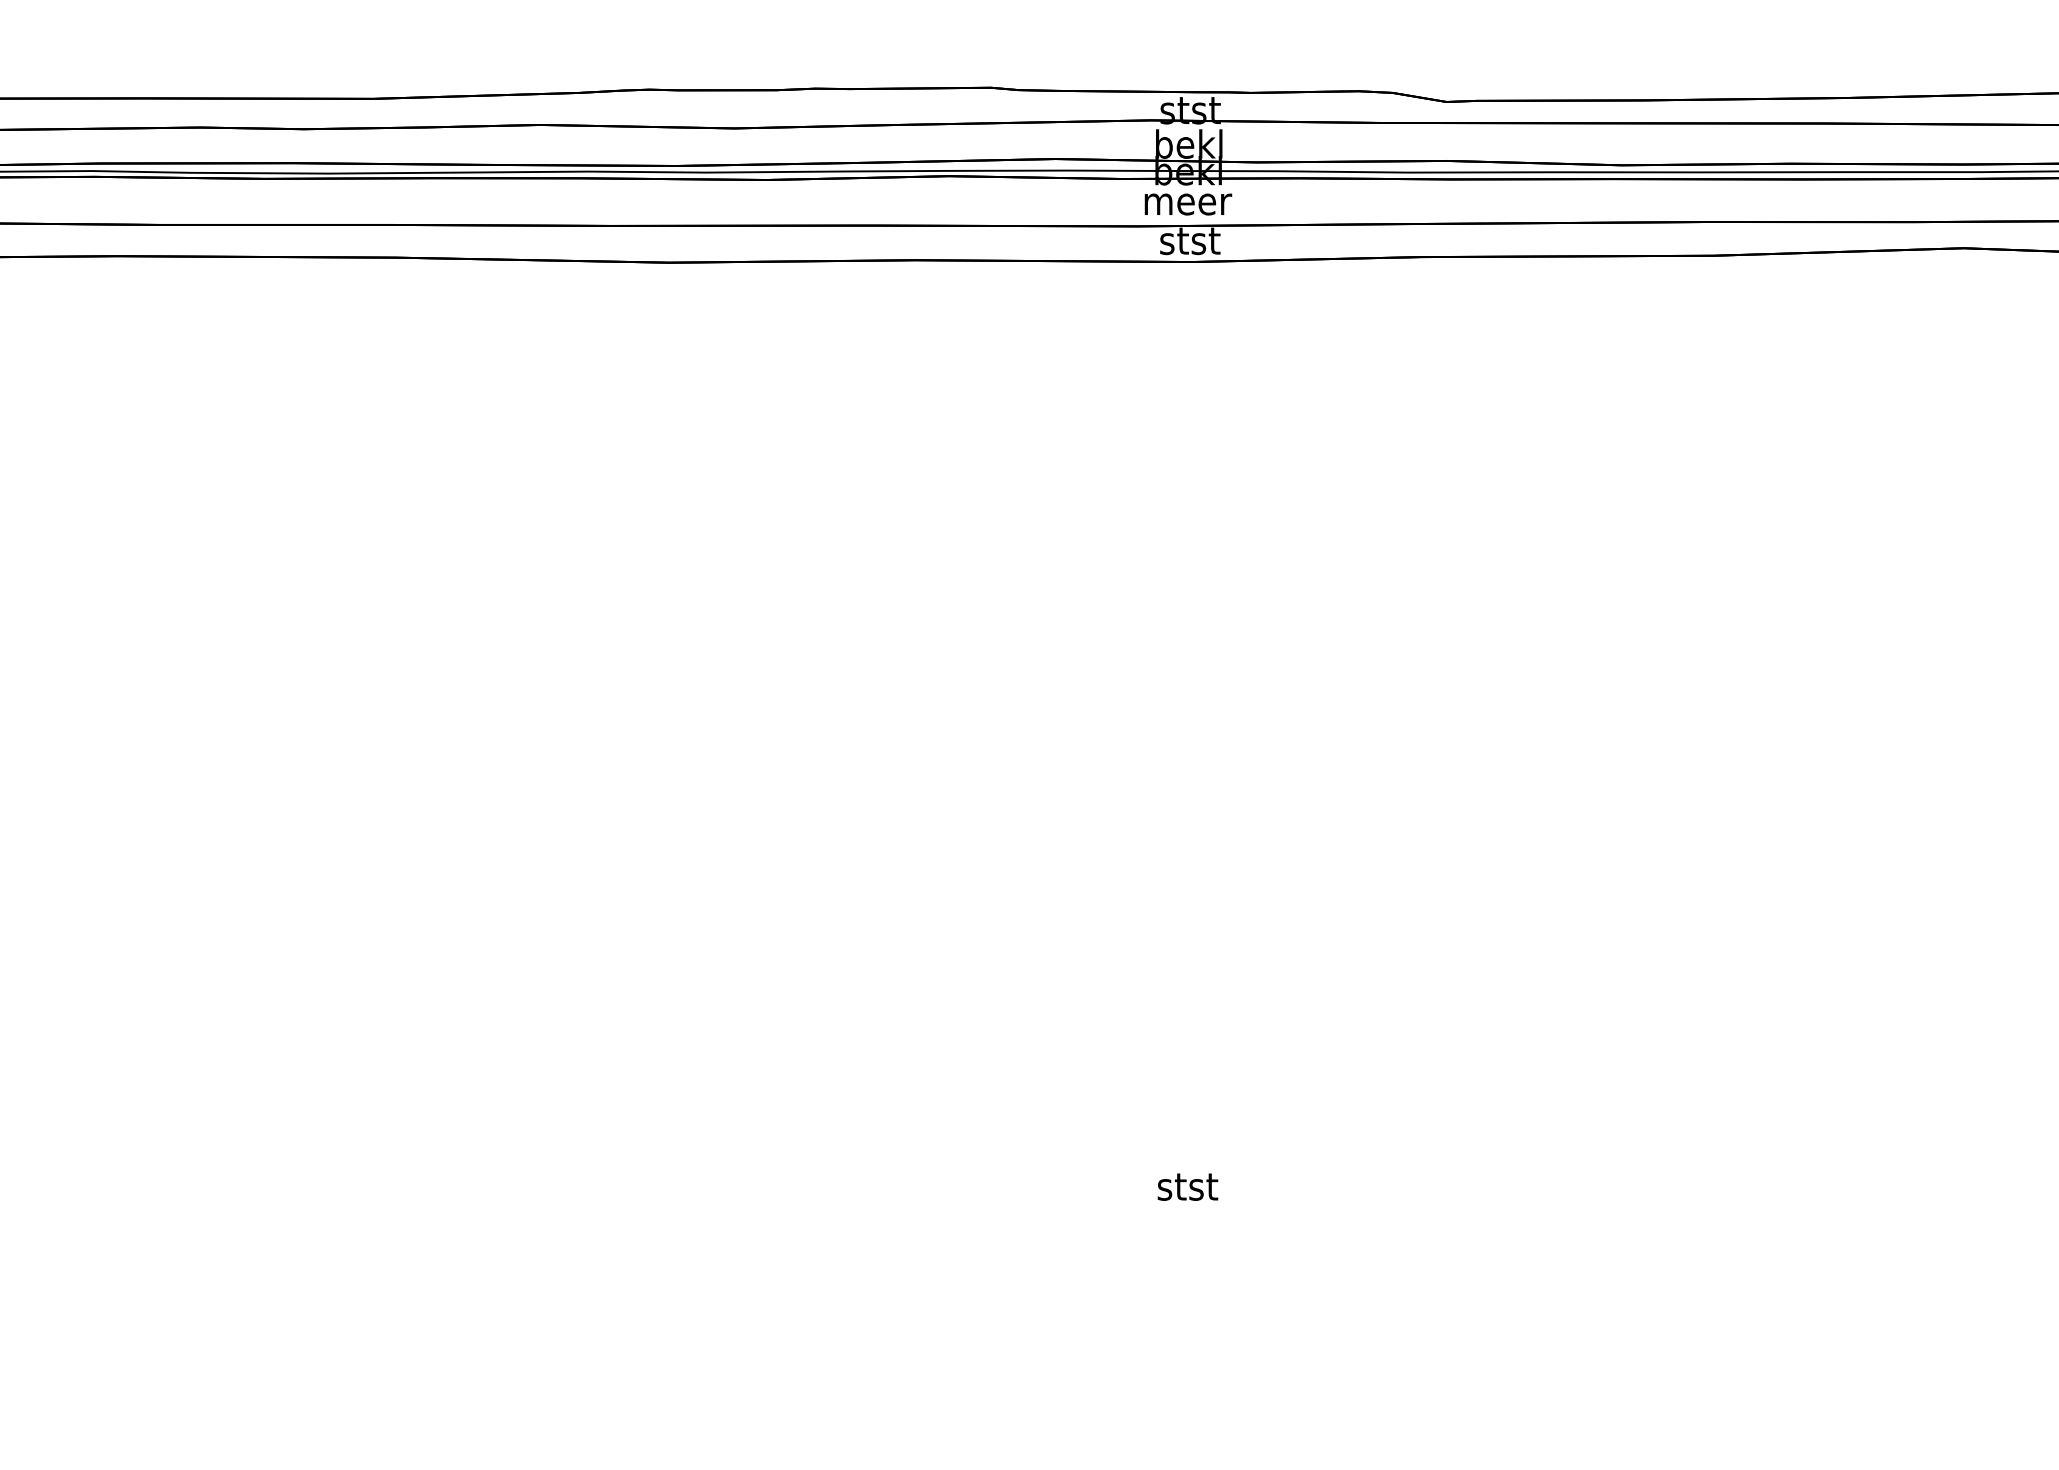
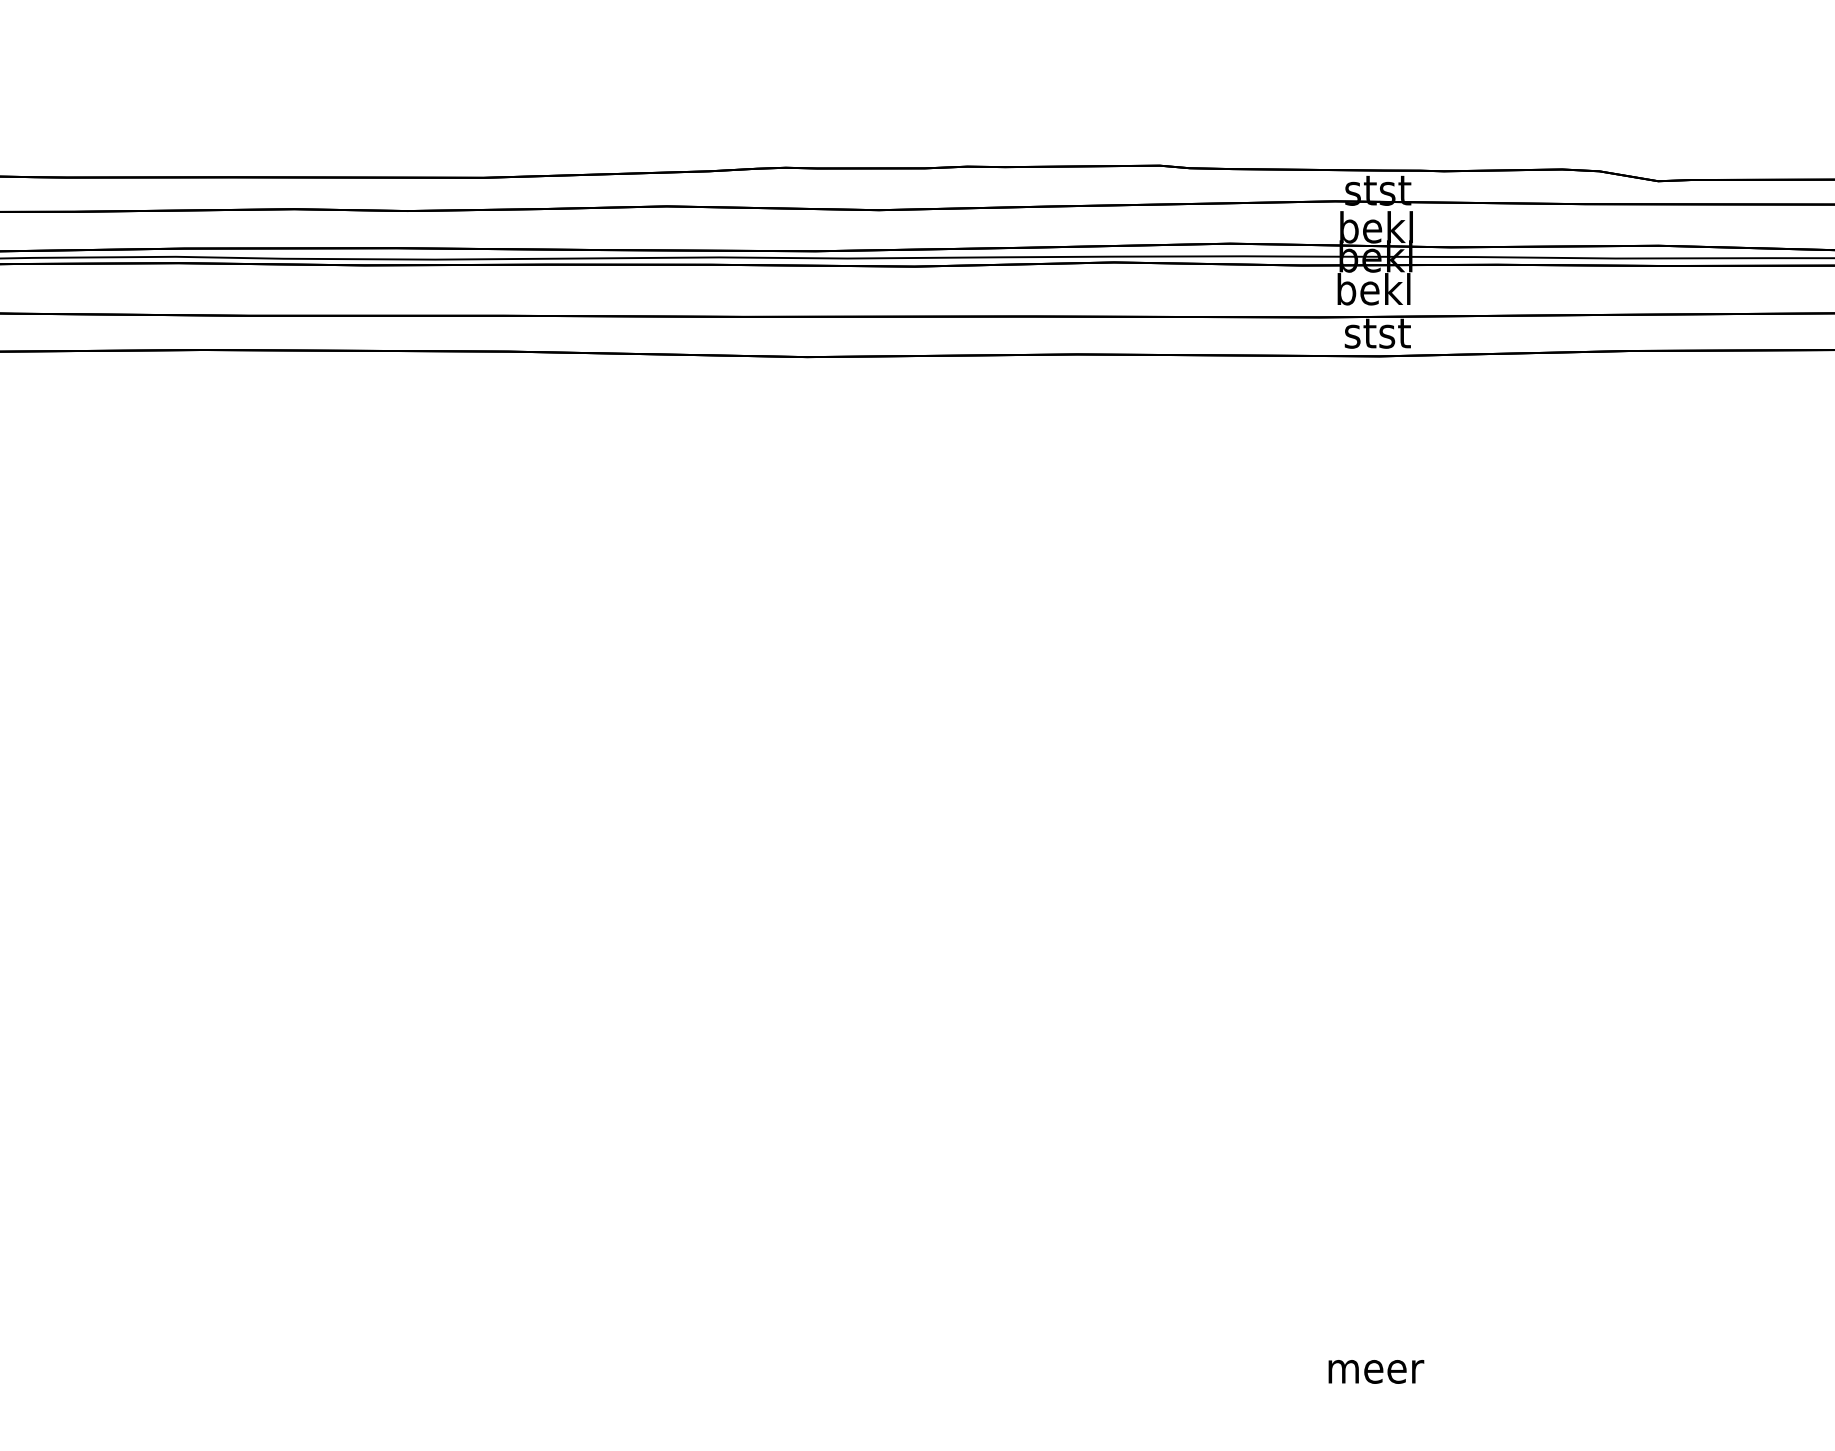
text: (1188, 200) -> (1375, 289), meer -> bekl
text: (1188, 1186) -> (1375, 1368), stst -> meer

